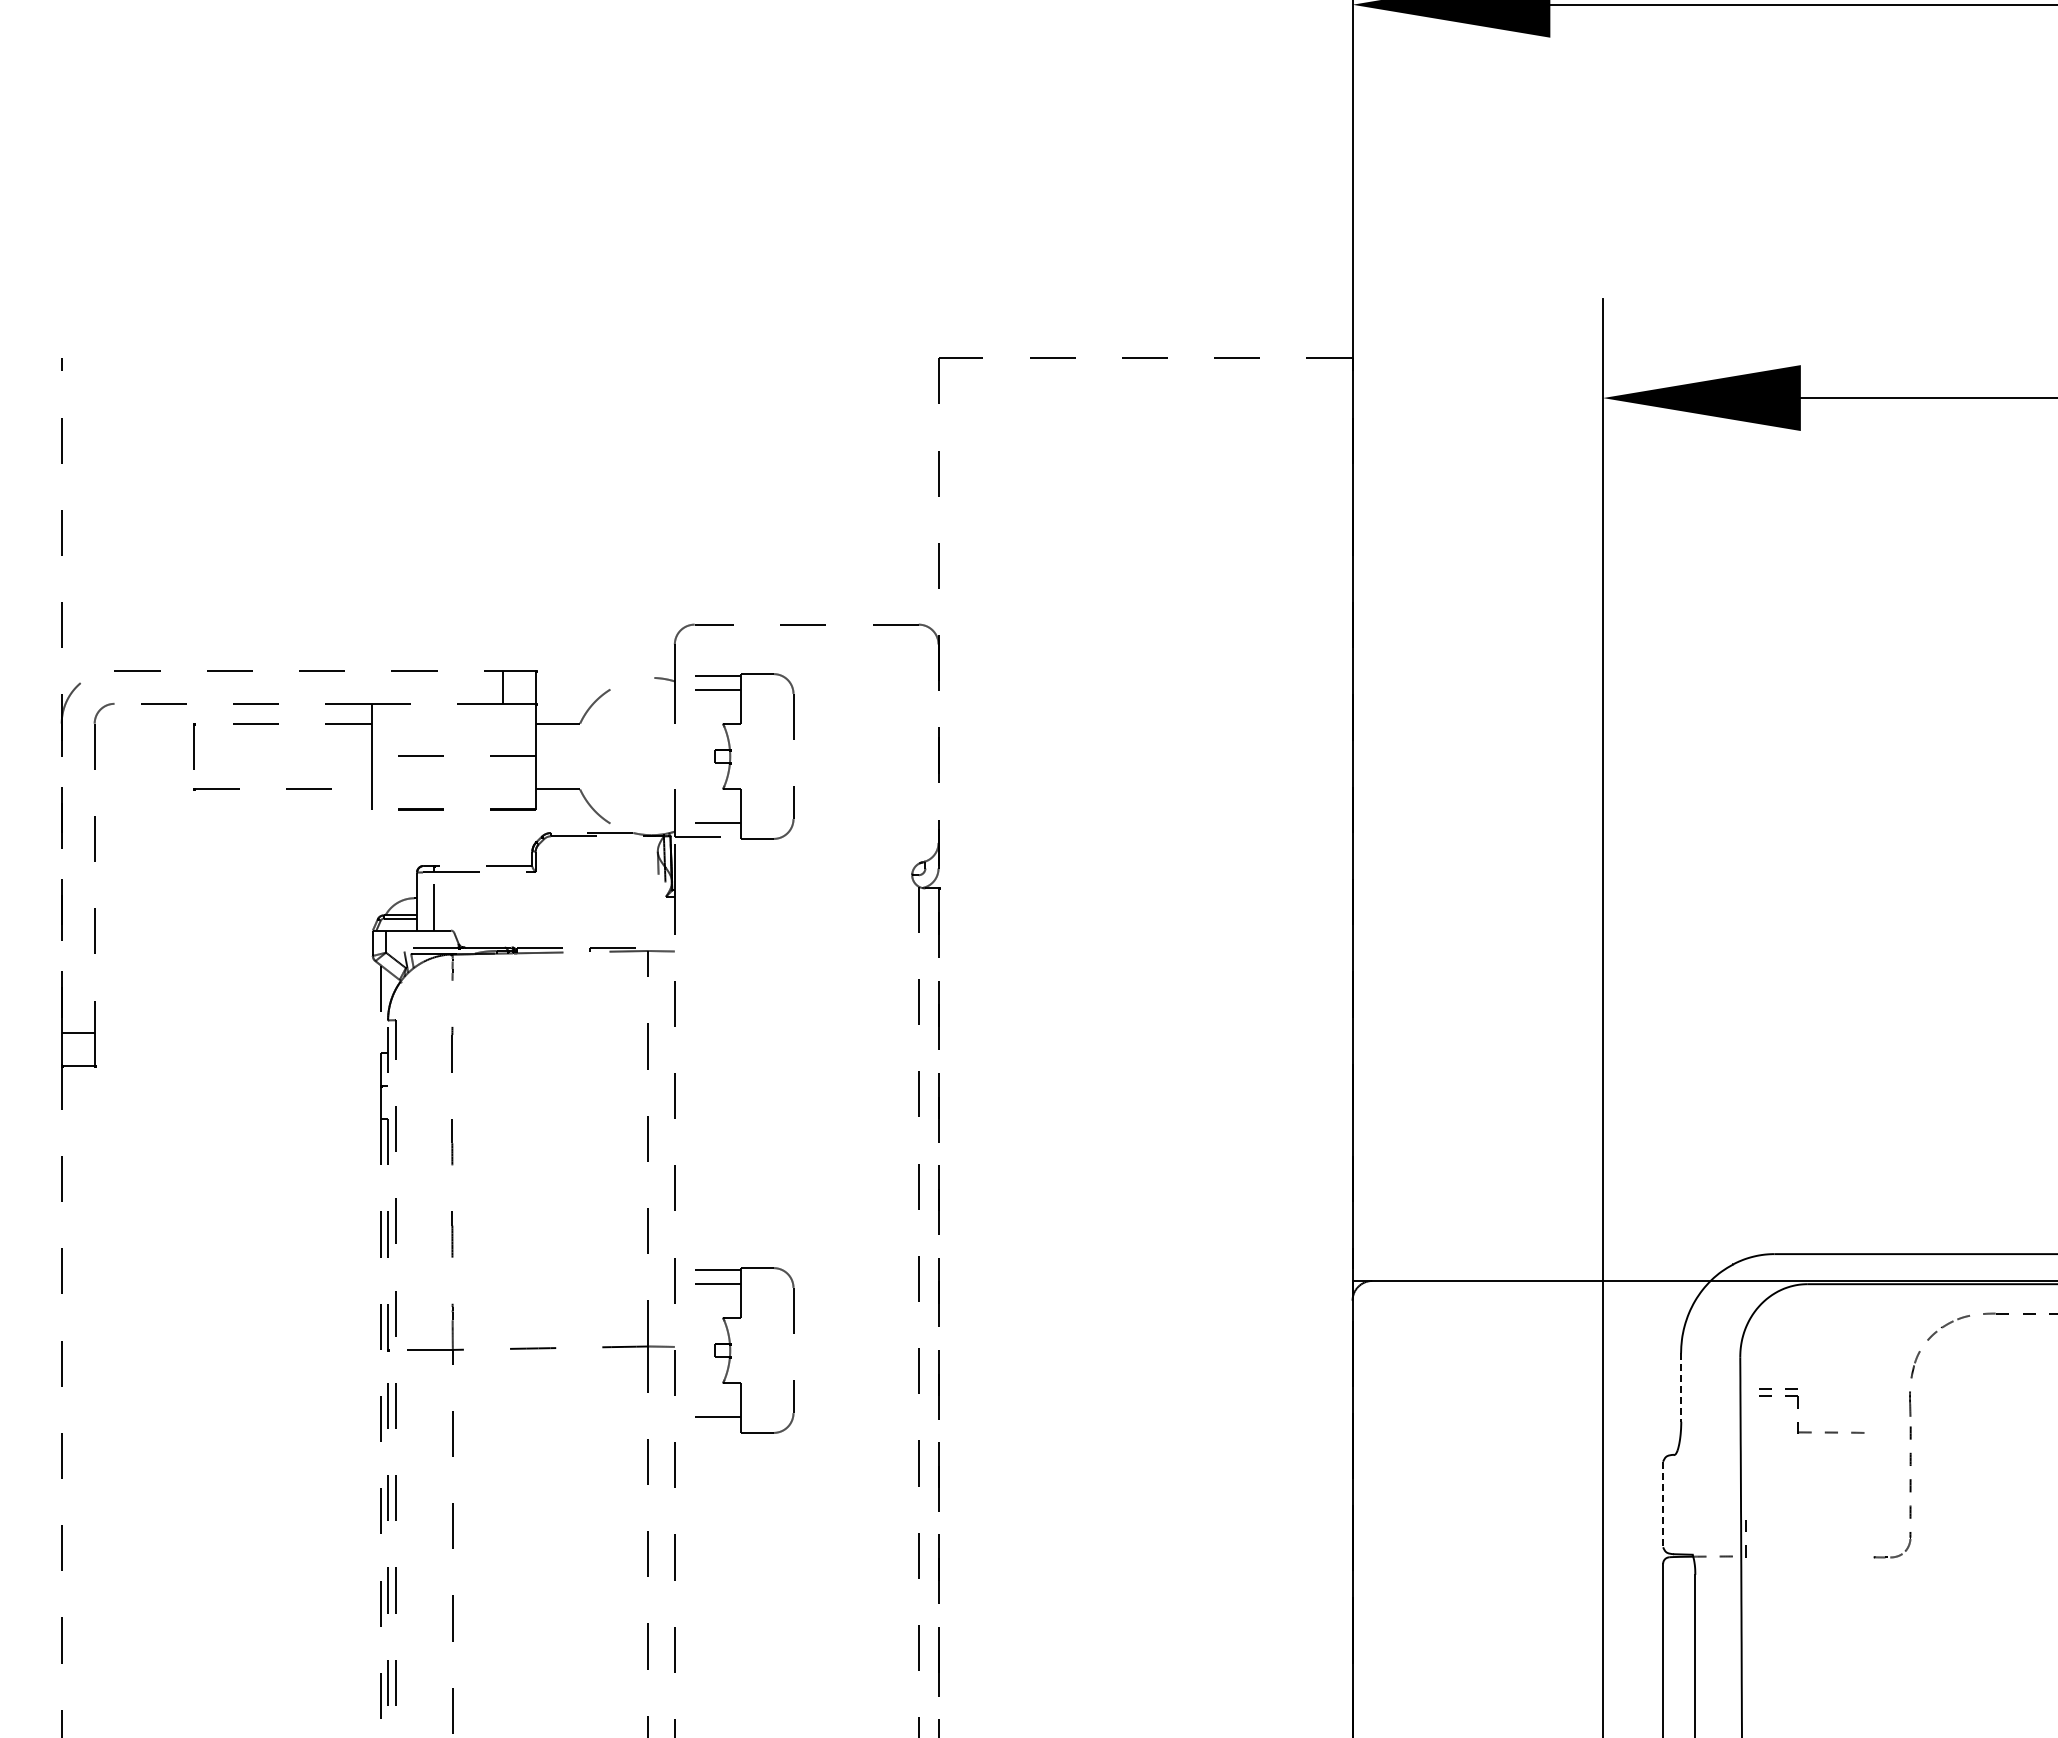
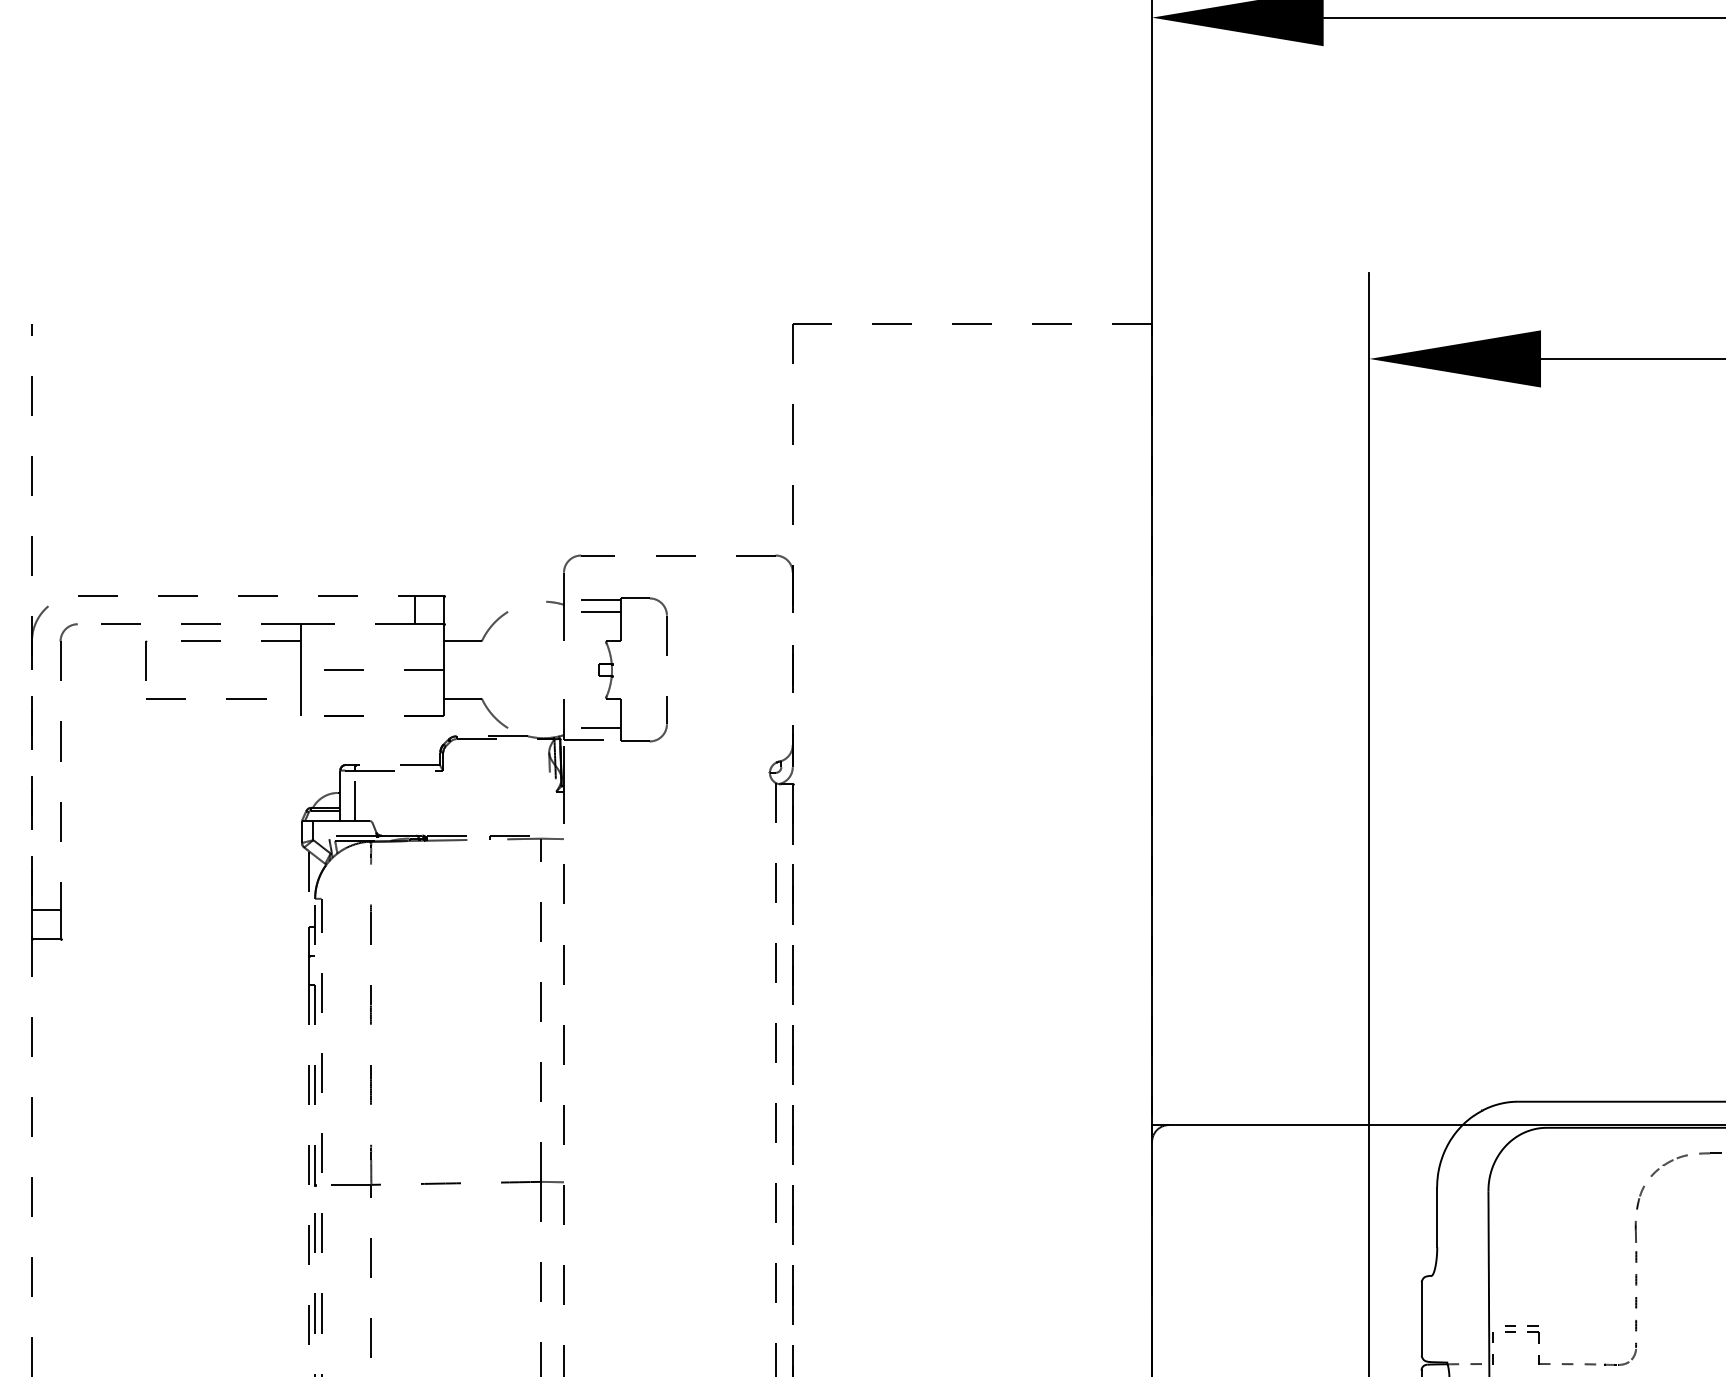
part: (731, 1350) -> (613, 1185), removed
line: (1681, 1387) -> (1437, 1217), dashed -> solid
part: (1798, 1408) -> (1538, 1343), moved
line: (1663, 1504) -> (1421, 1318), dashed -> solid

